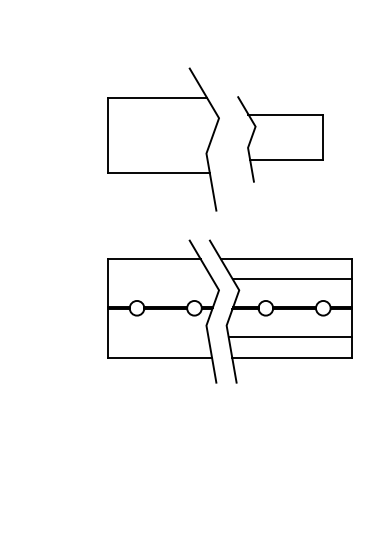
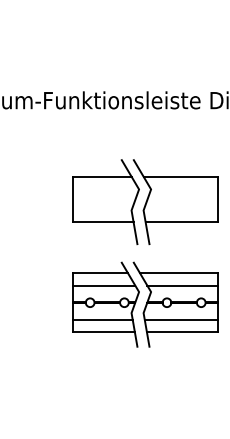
part: (280, 138) -> (175, 201), size x1.67
line: (161, 279) -> (104, 285), added
line: (157, 338) -> (102, 320), added

